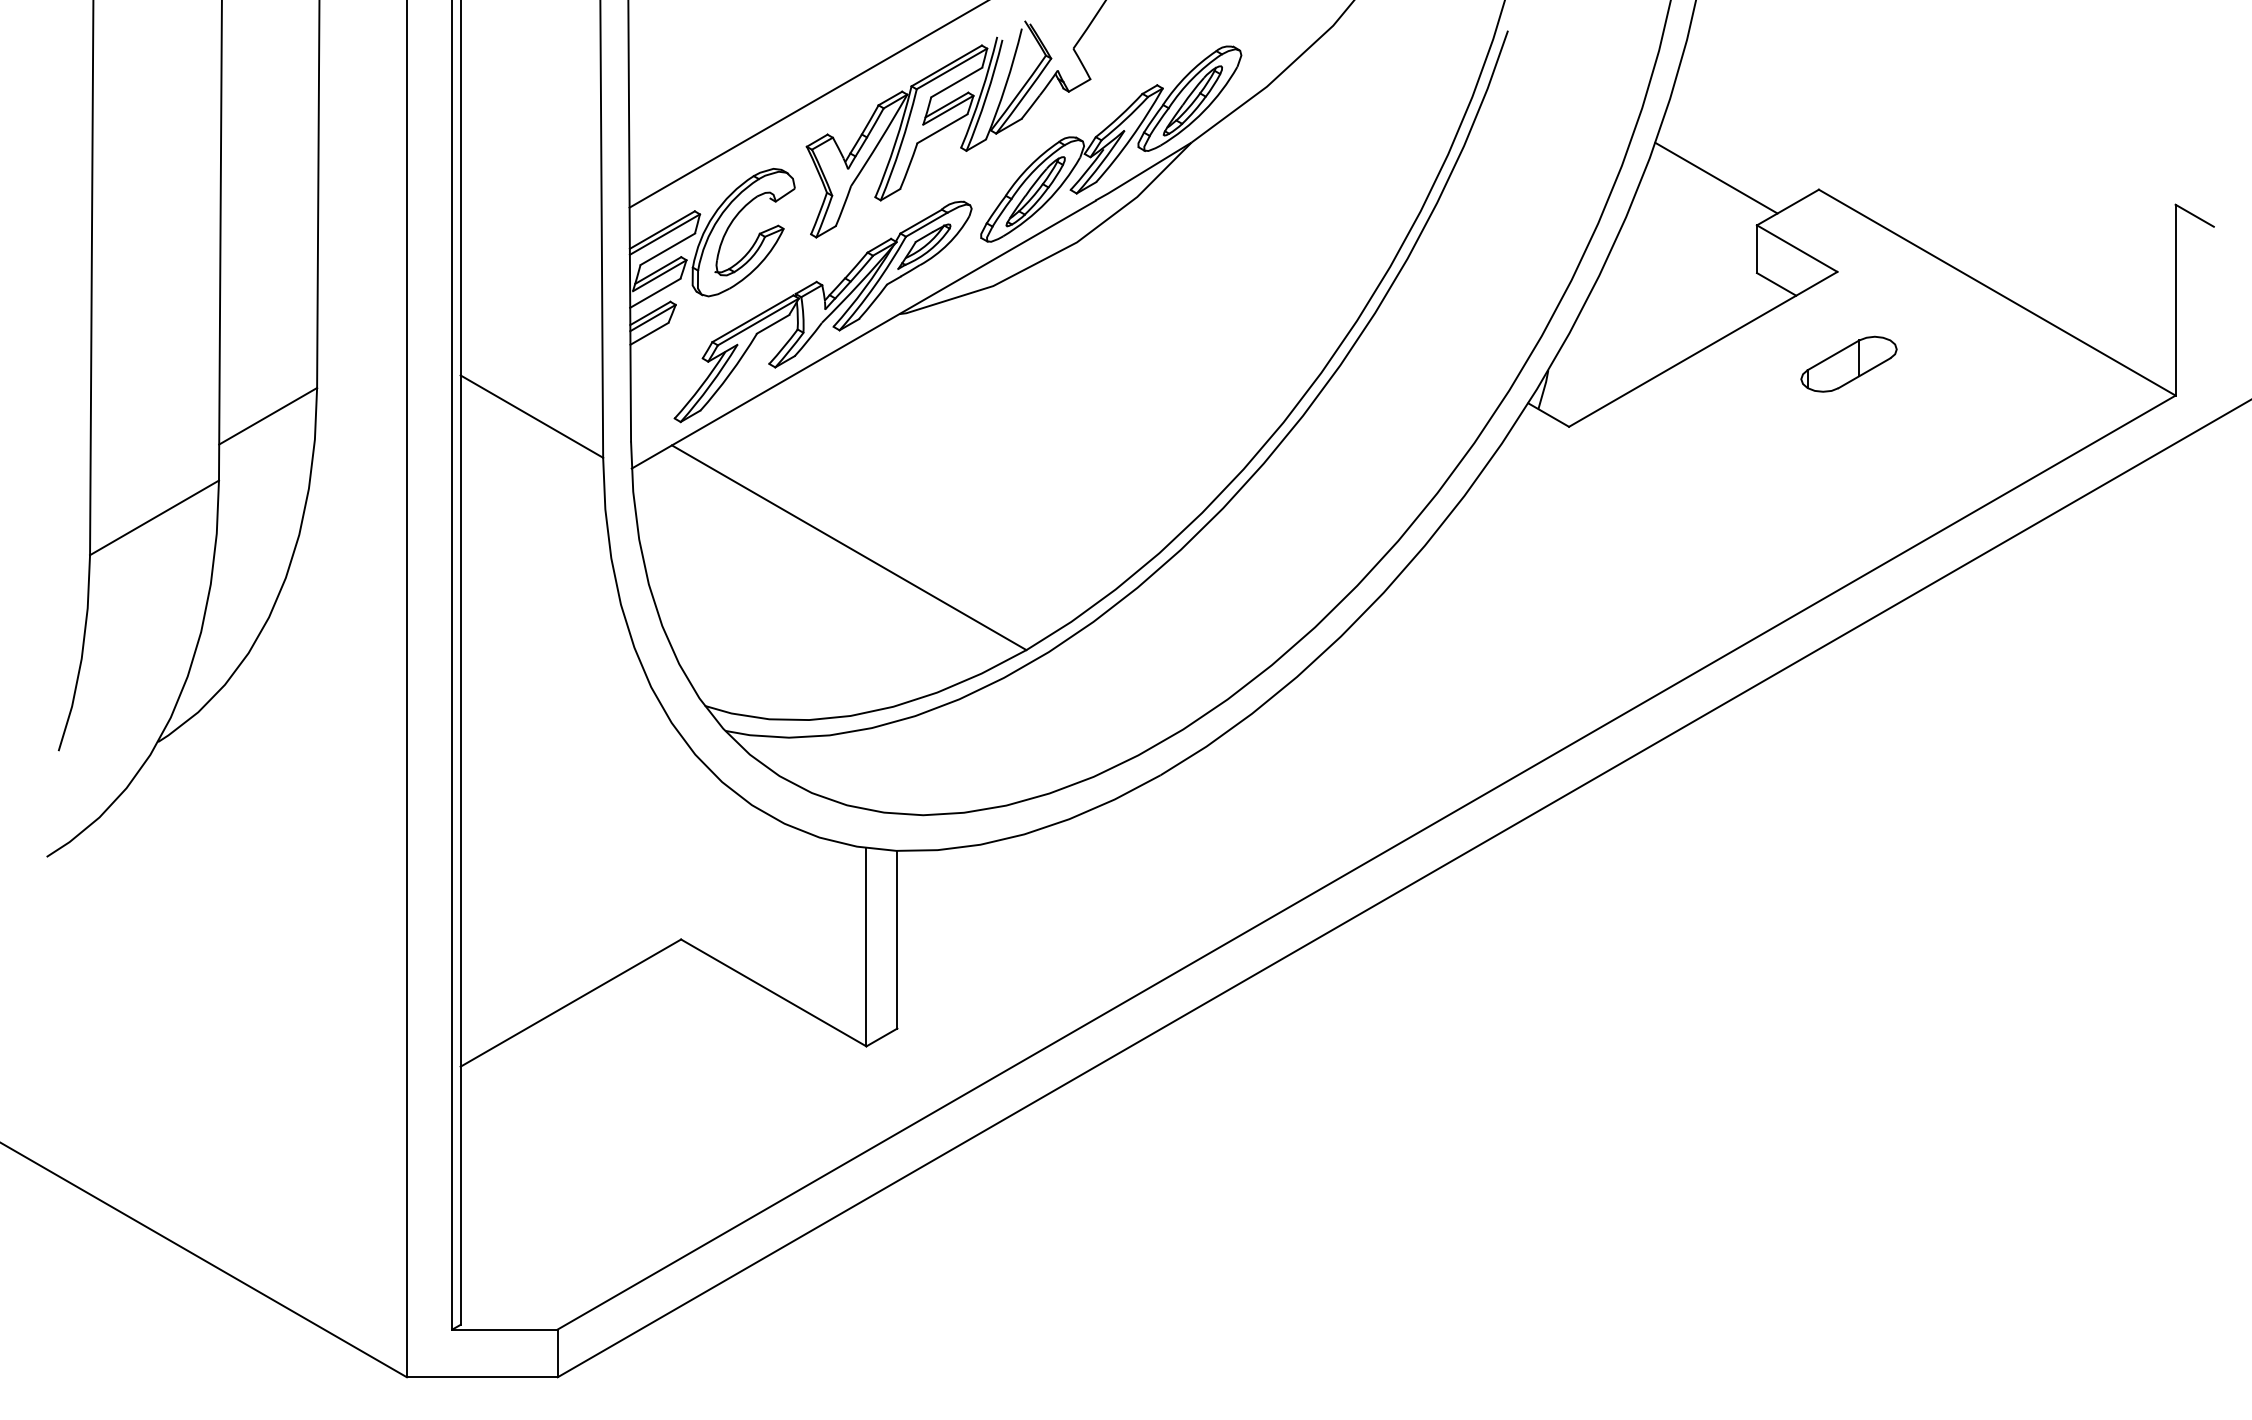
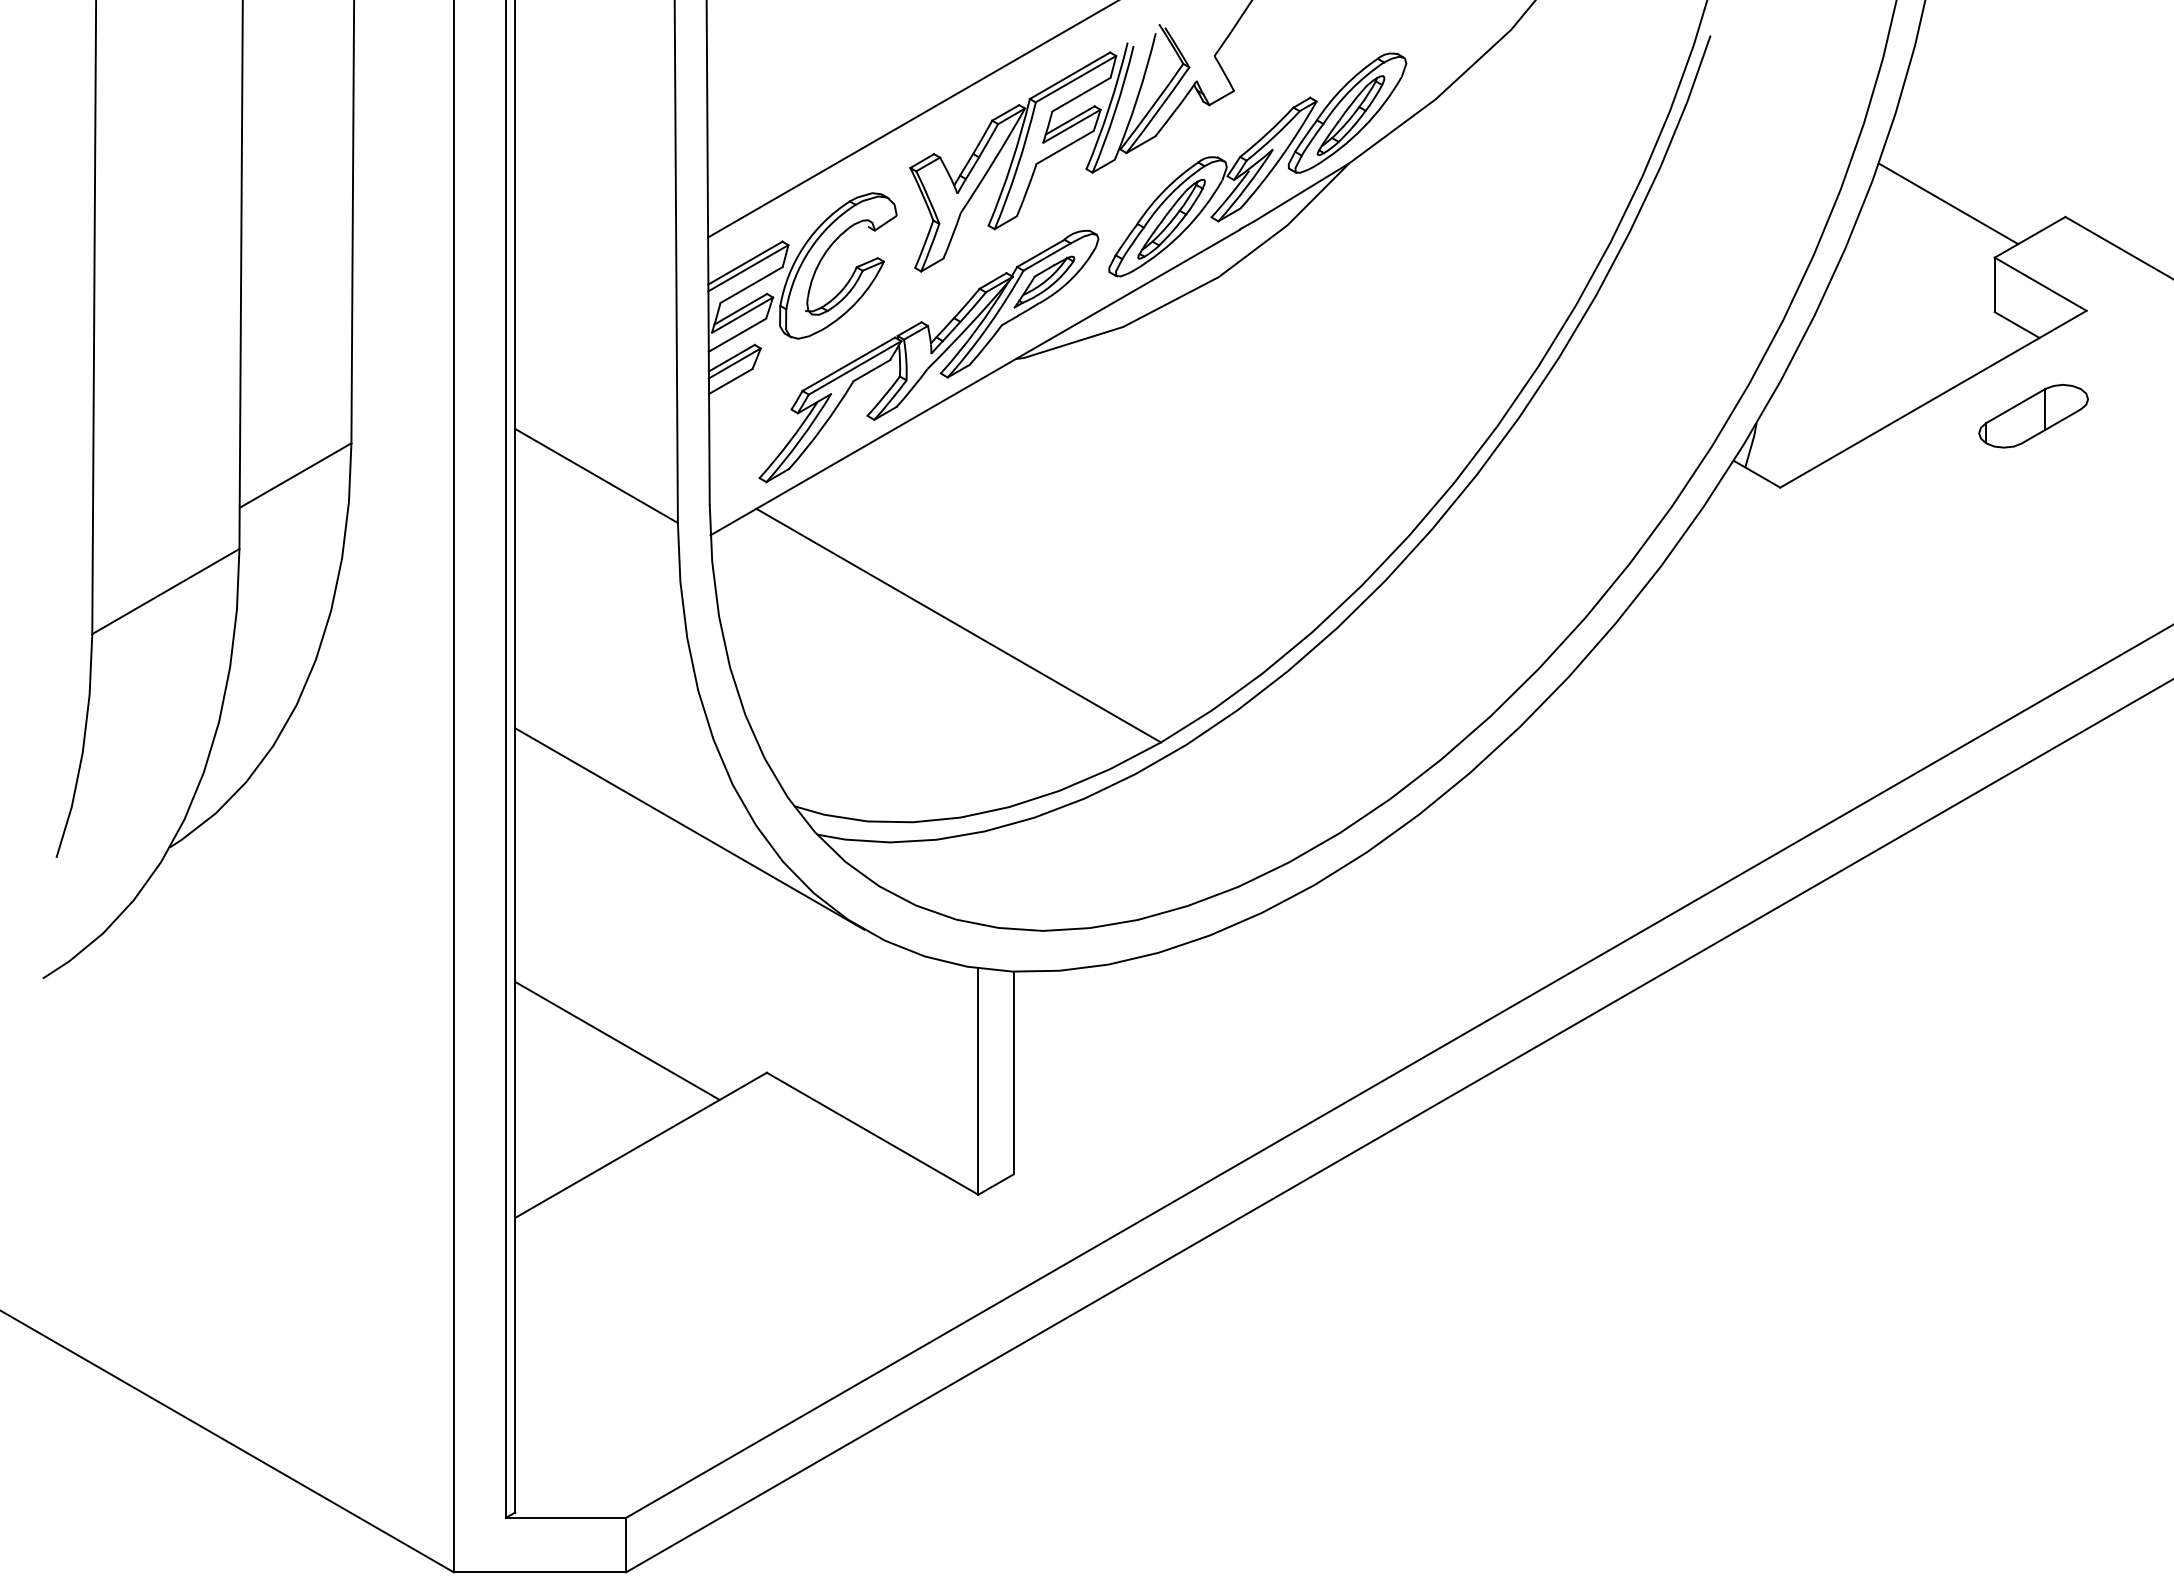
part: (1848, 363) -> (2033, 415), moved
line: (613, 725) -> (689, 828), added
line: (549, 911) -> (616, 1040), added

